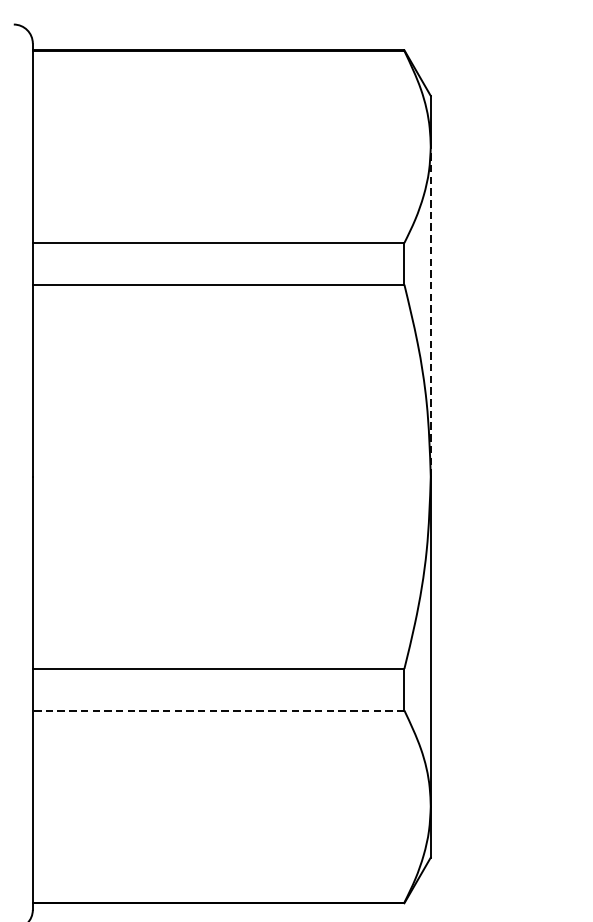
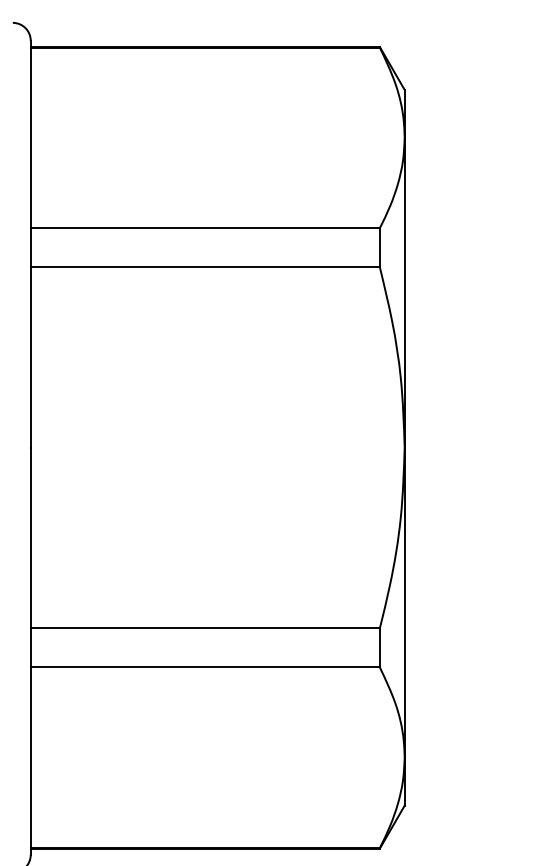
line: (430, 311) -> (404, 292), dashed -> solid
line: (218, 710) -> (205, 667), dashed -> solid

